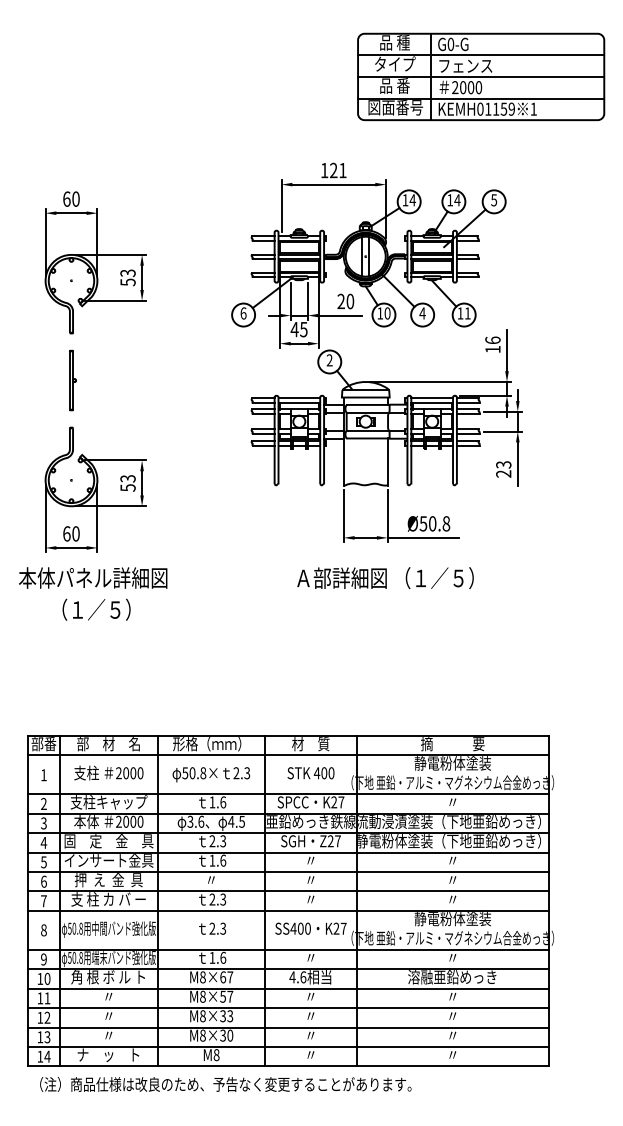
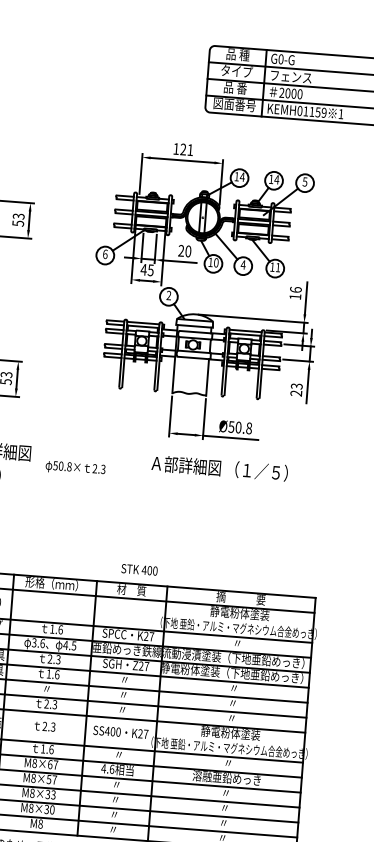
text: (385, 578) -> (219, 468), moved
text: (310, 773) -> (139, 570), moved
text: (211, 774) -> (75, 468), moved

